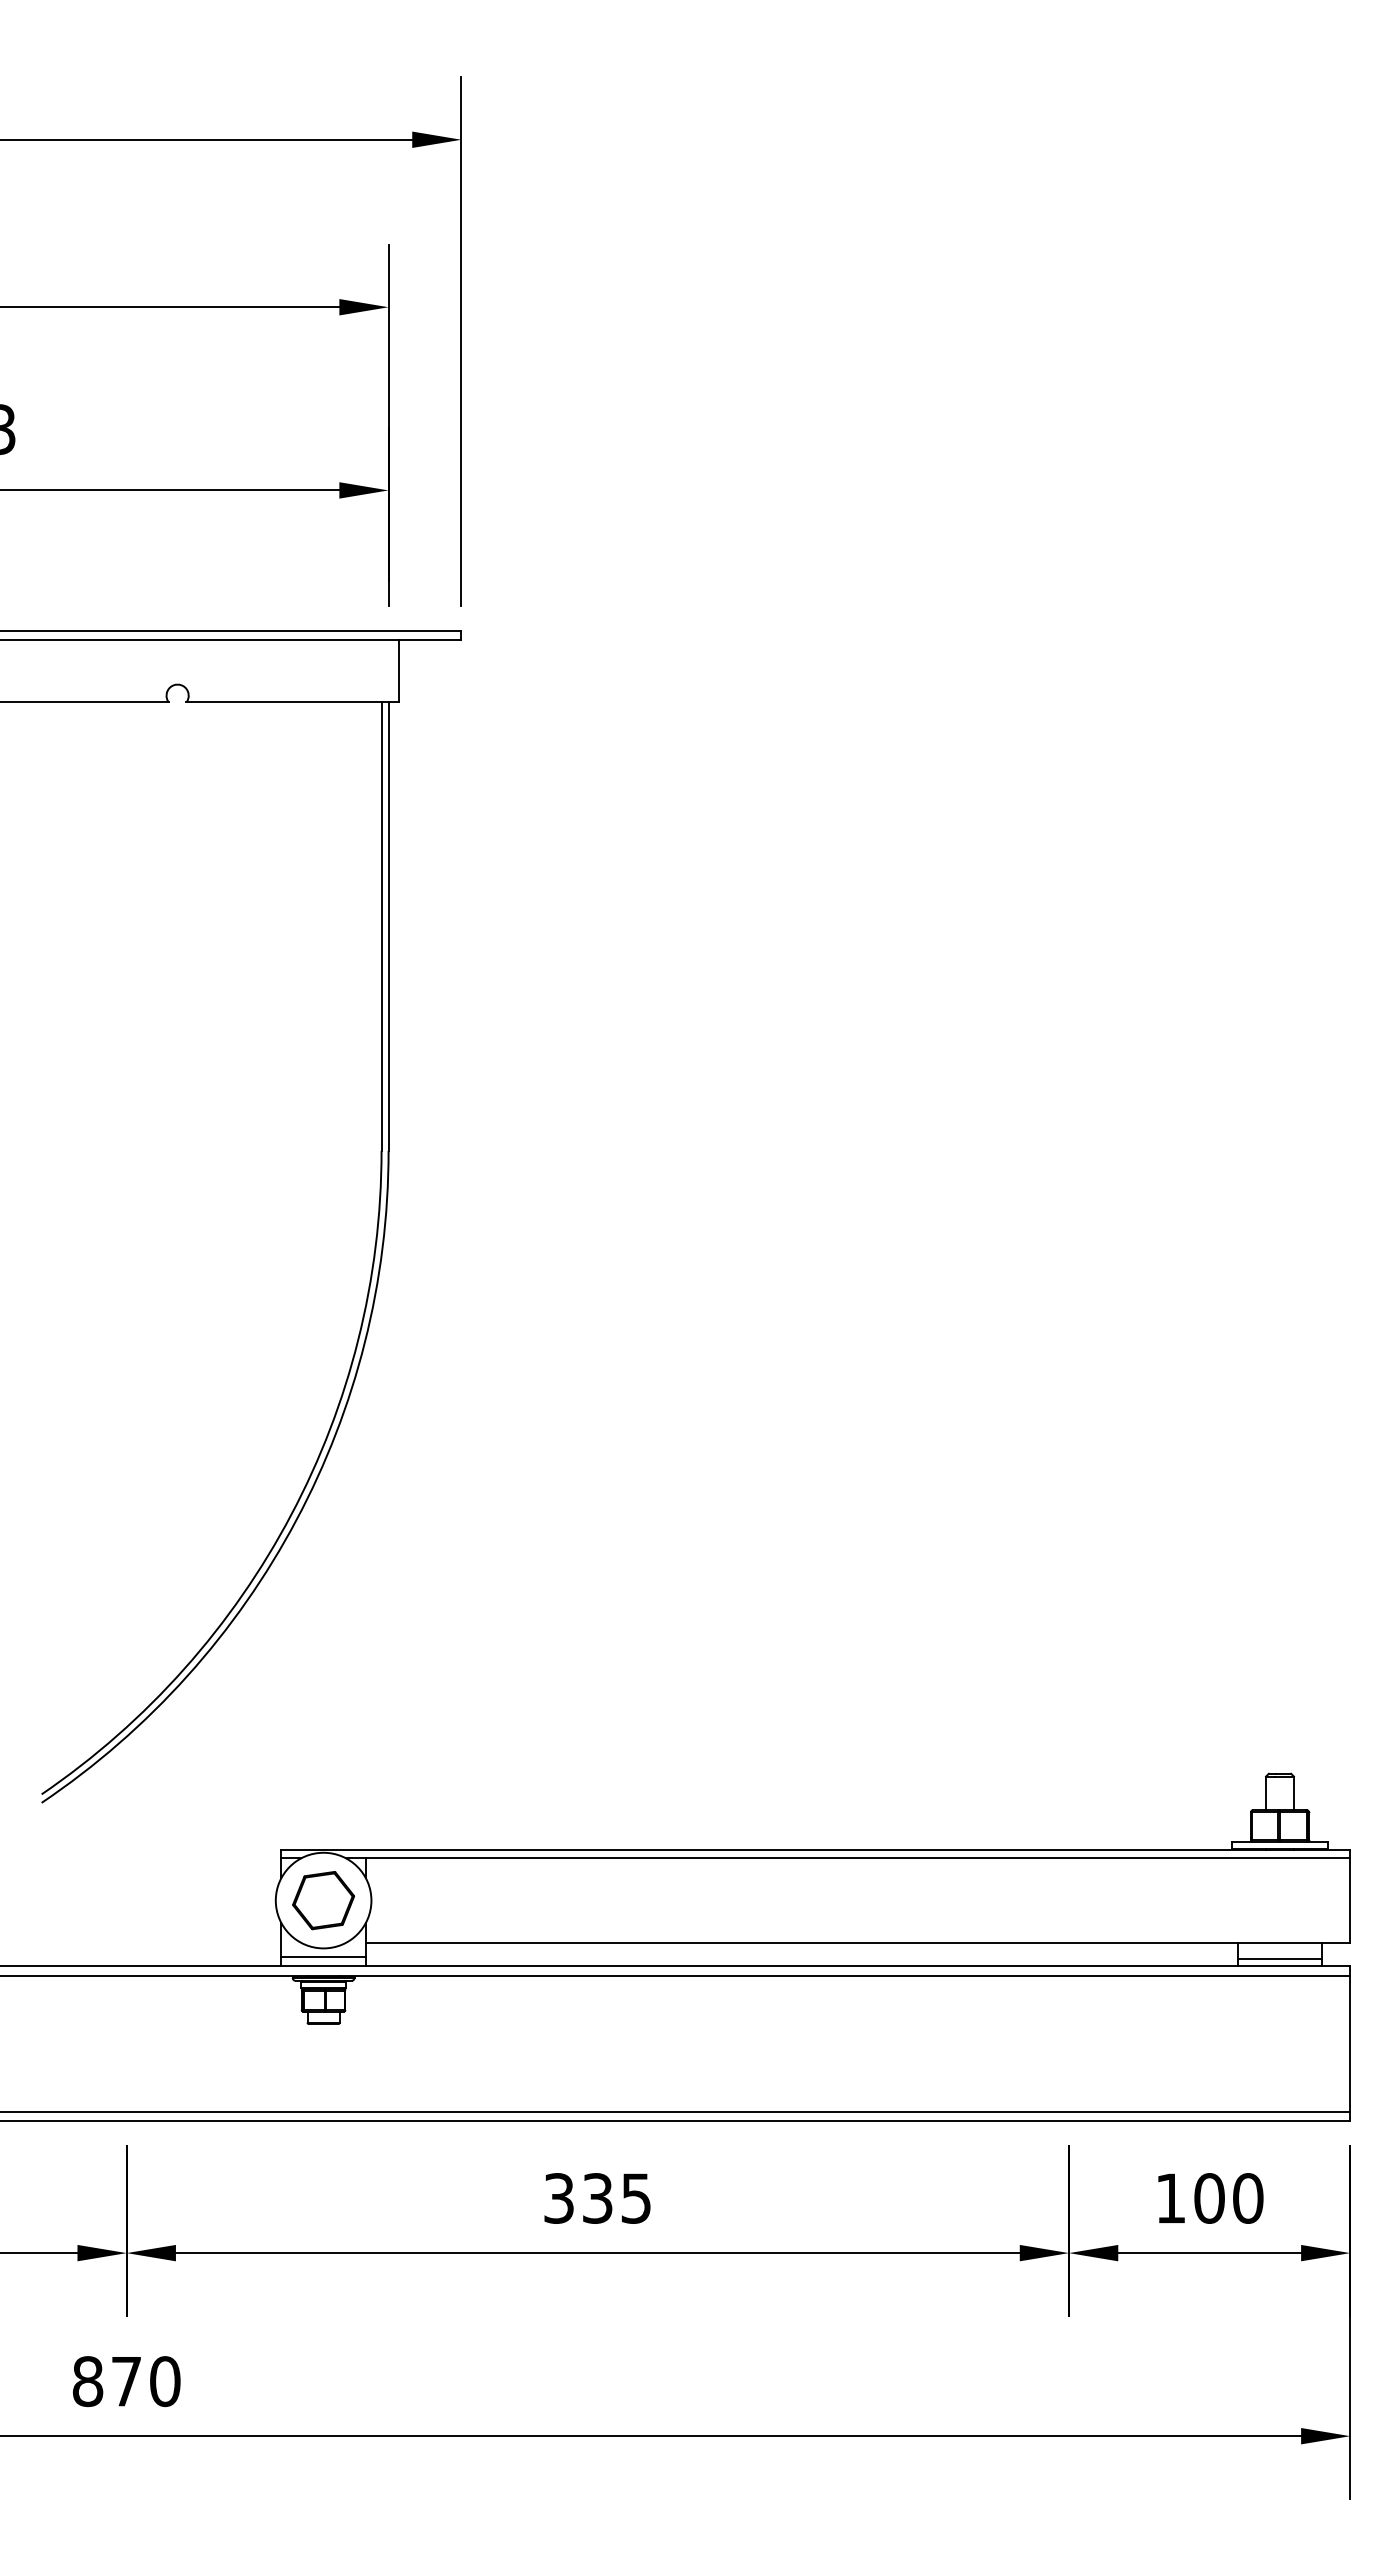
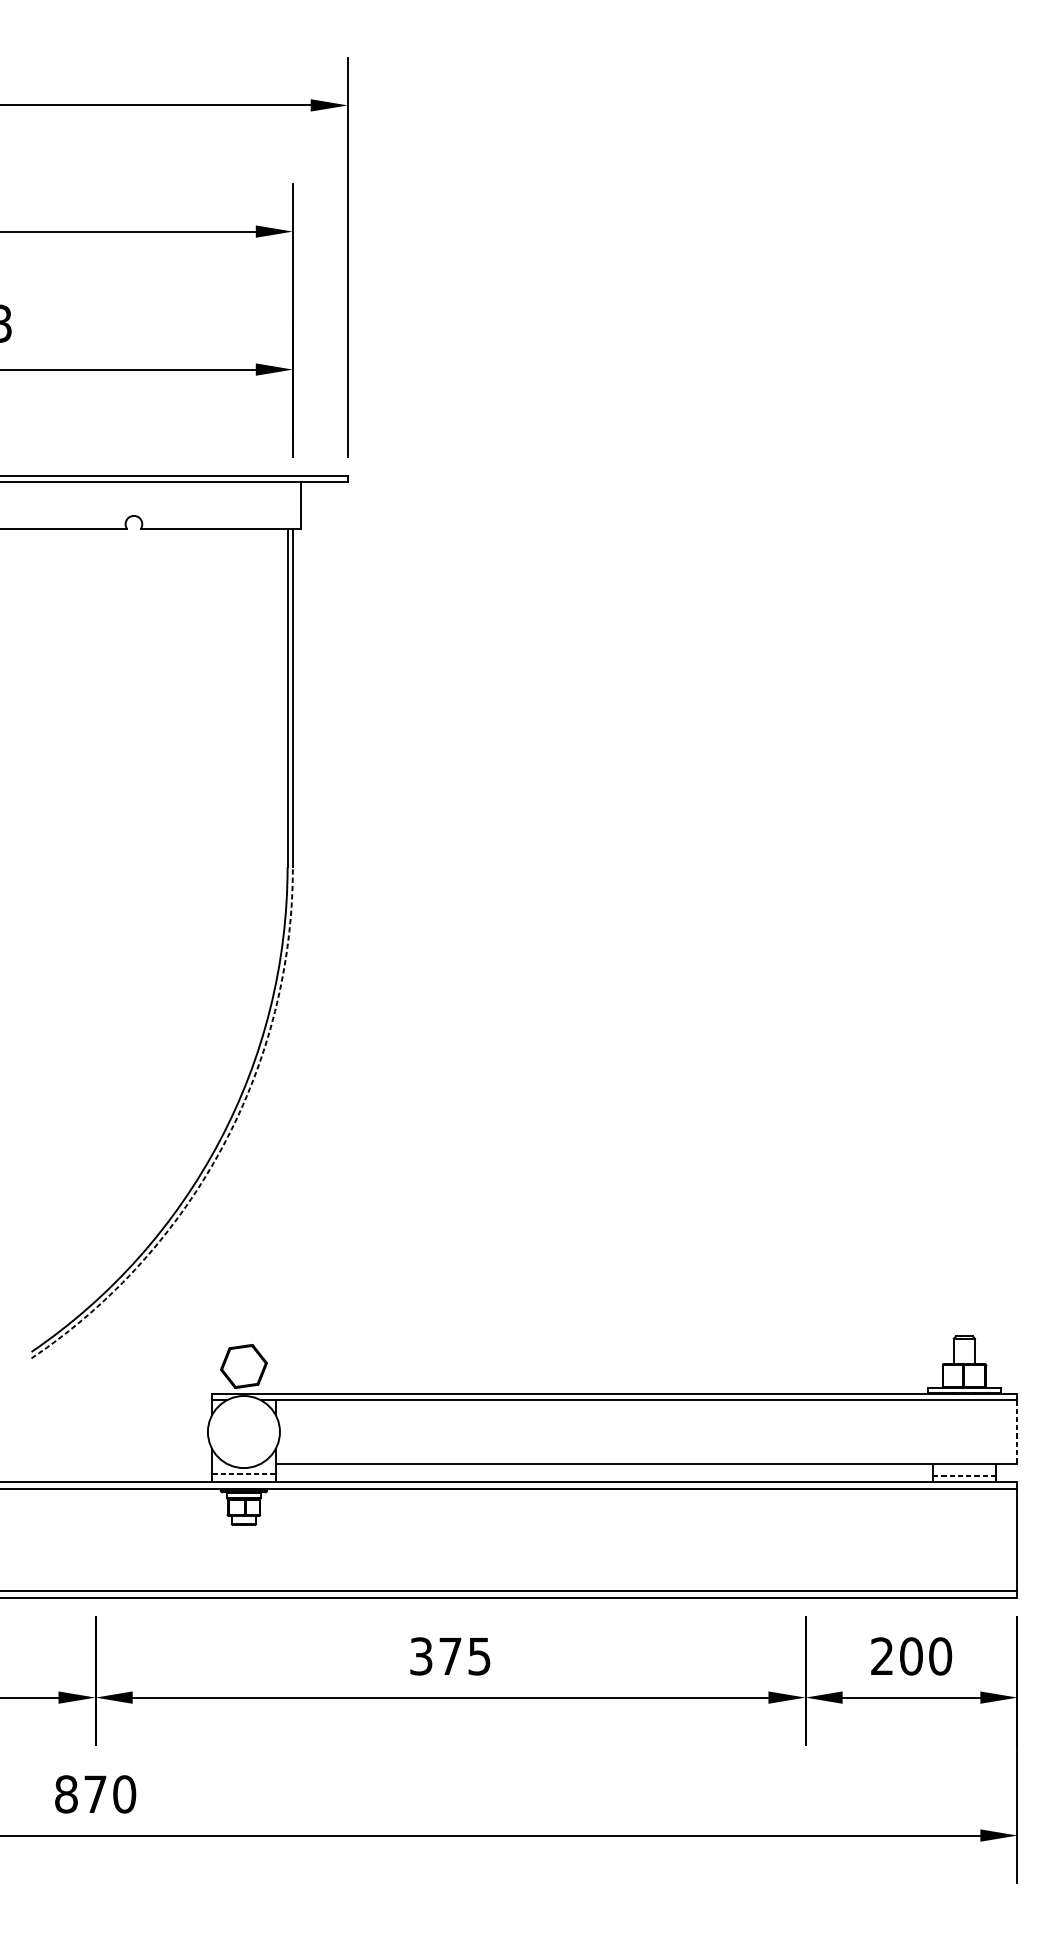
arc: (296, 1520) -> (223, 1145), solid -> dashed
part: (323, 1900) -> (243, 1366), moved
line: (1350, 1901) -> (1017, 1432), solid -> dashed
line: (323, 1956) -> (243, 1474), solid -> dashed
line: (1279, 1958) -> (964, 1475), solid -> dashed
text: (597, 2198) -> (450, 1656), 335 -> 375
text: (1170, 2198) -> (881, 1656), 100 -> 200

